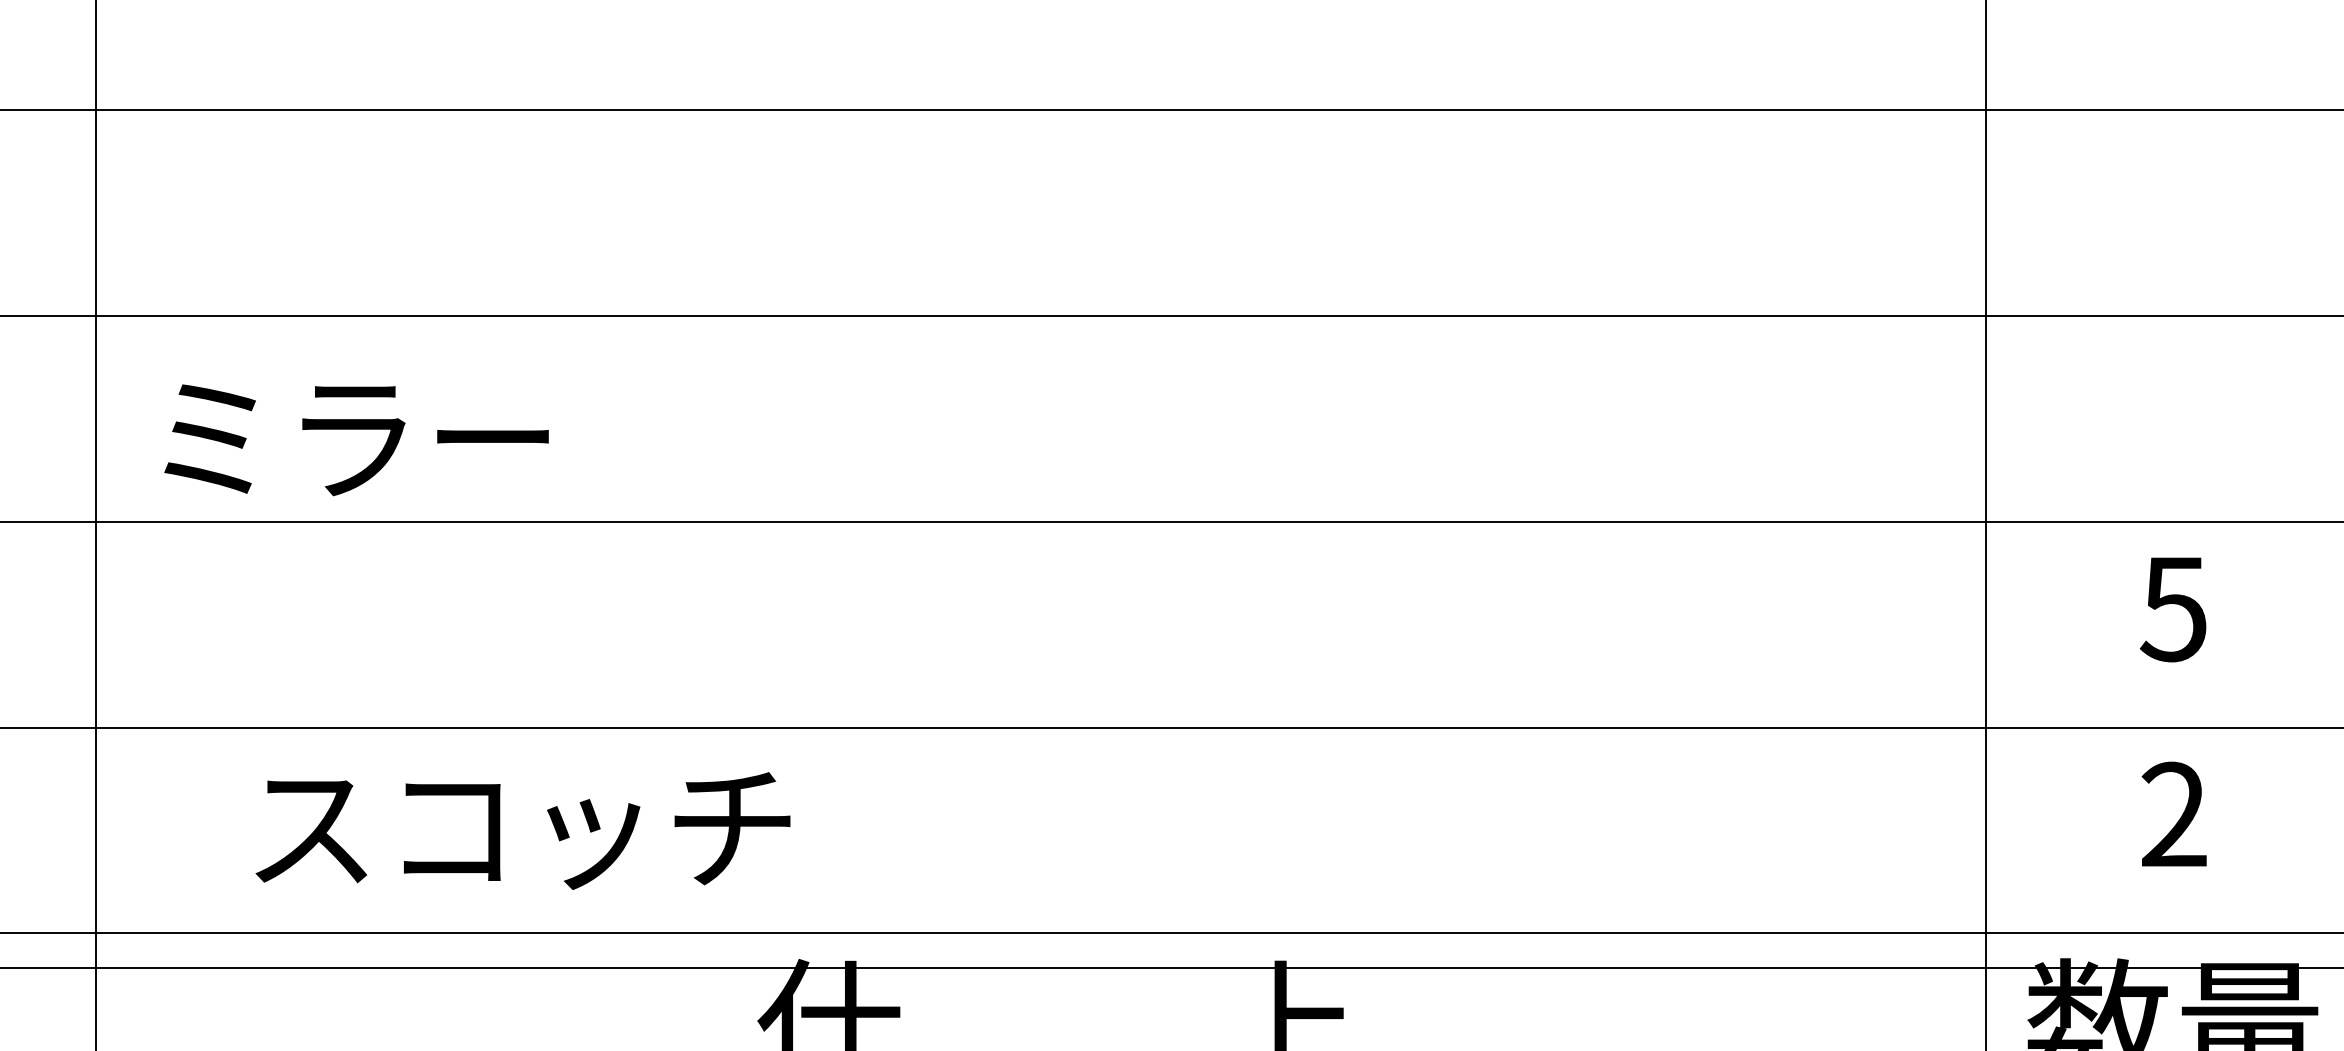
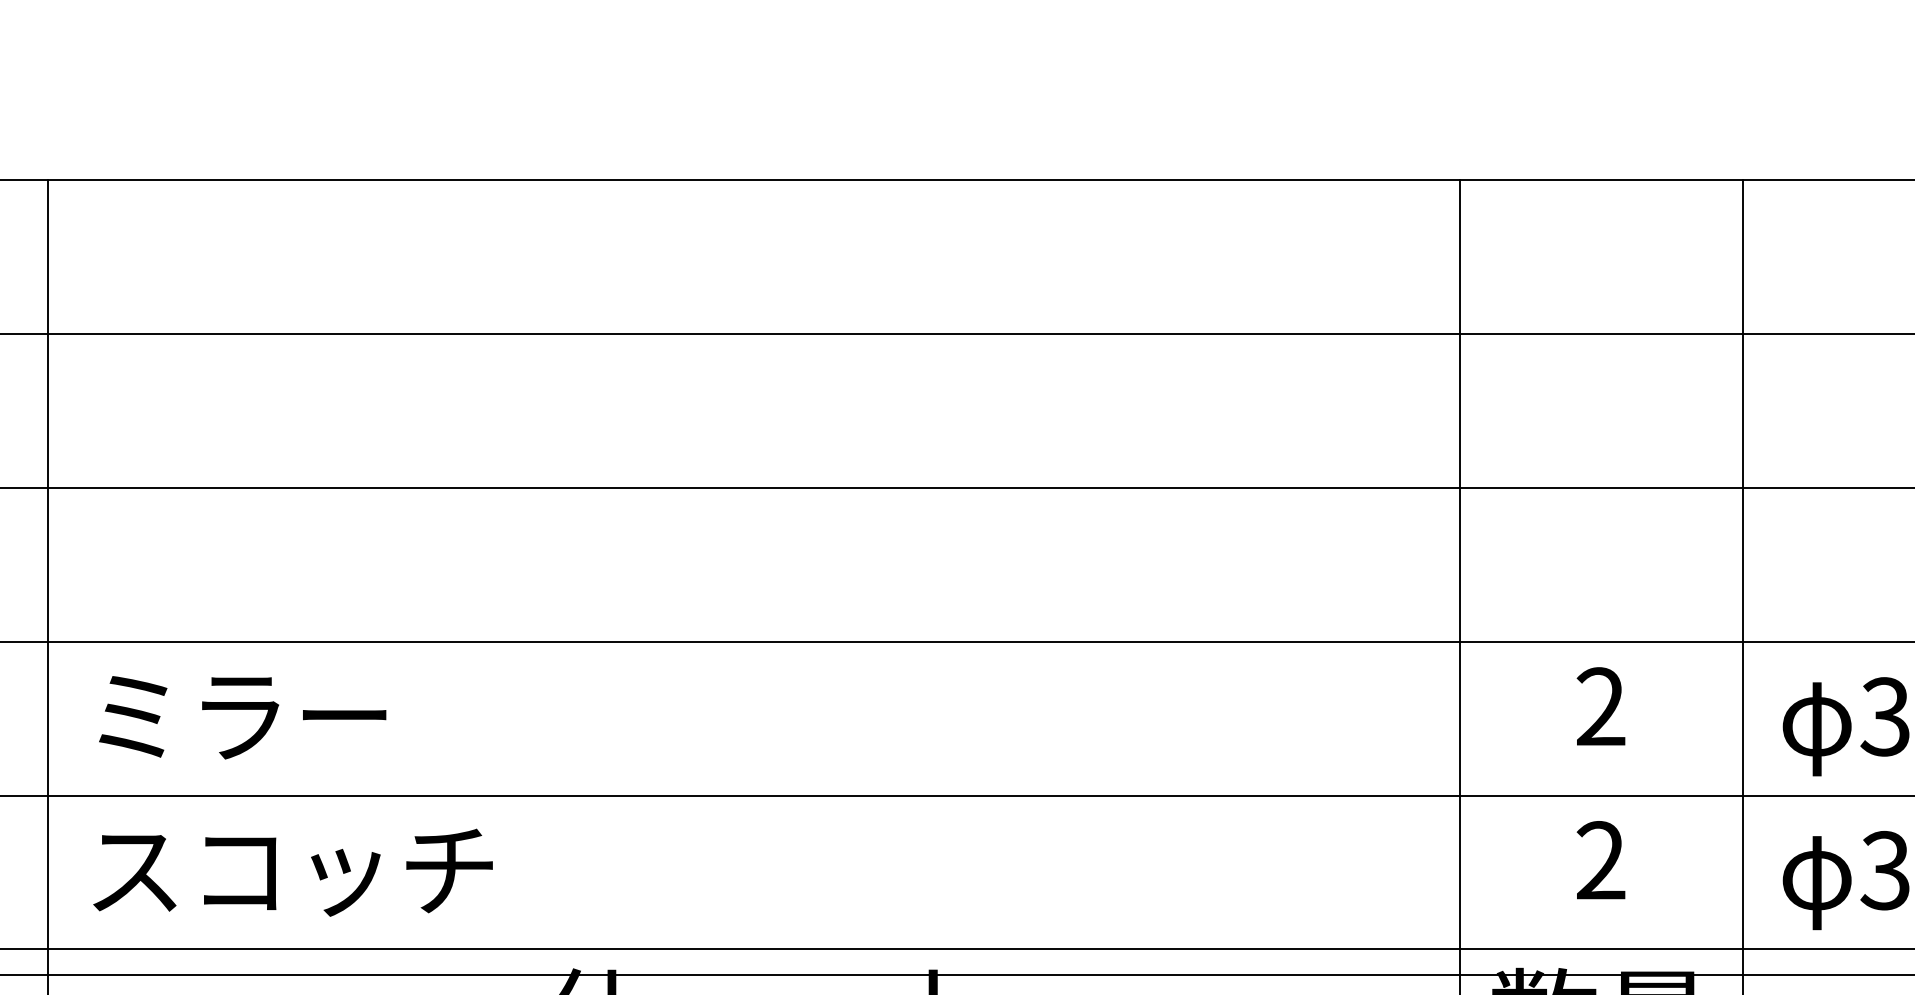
text: (356, 439) -> (242, 717), moved
text: (2173, 608) -> (1600, 706), 5 -> 2
text: (522, 830) -> (292, 872), moved

